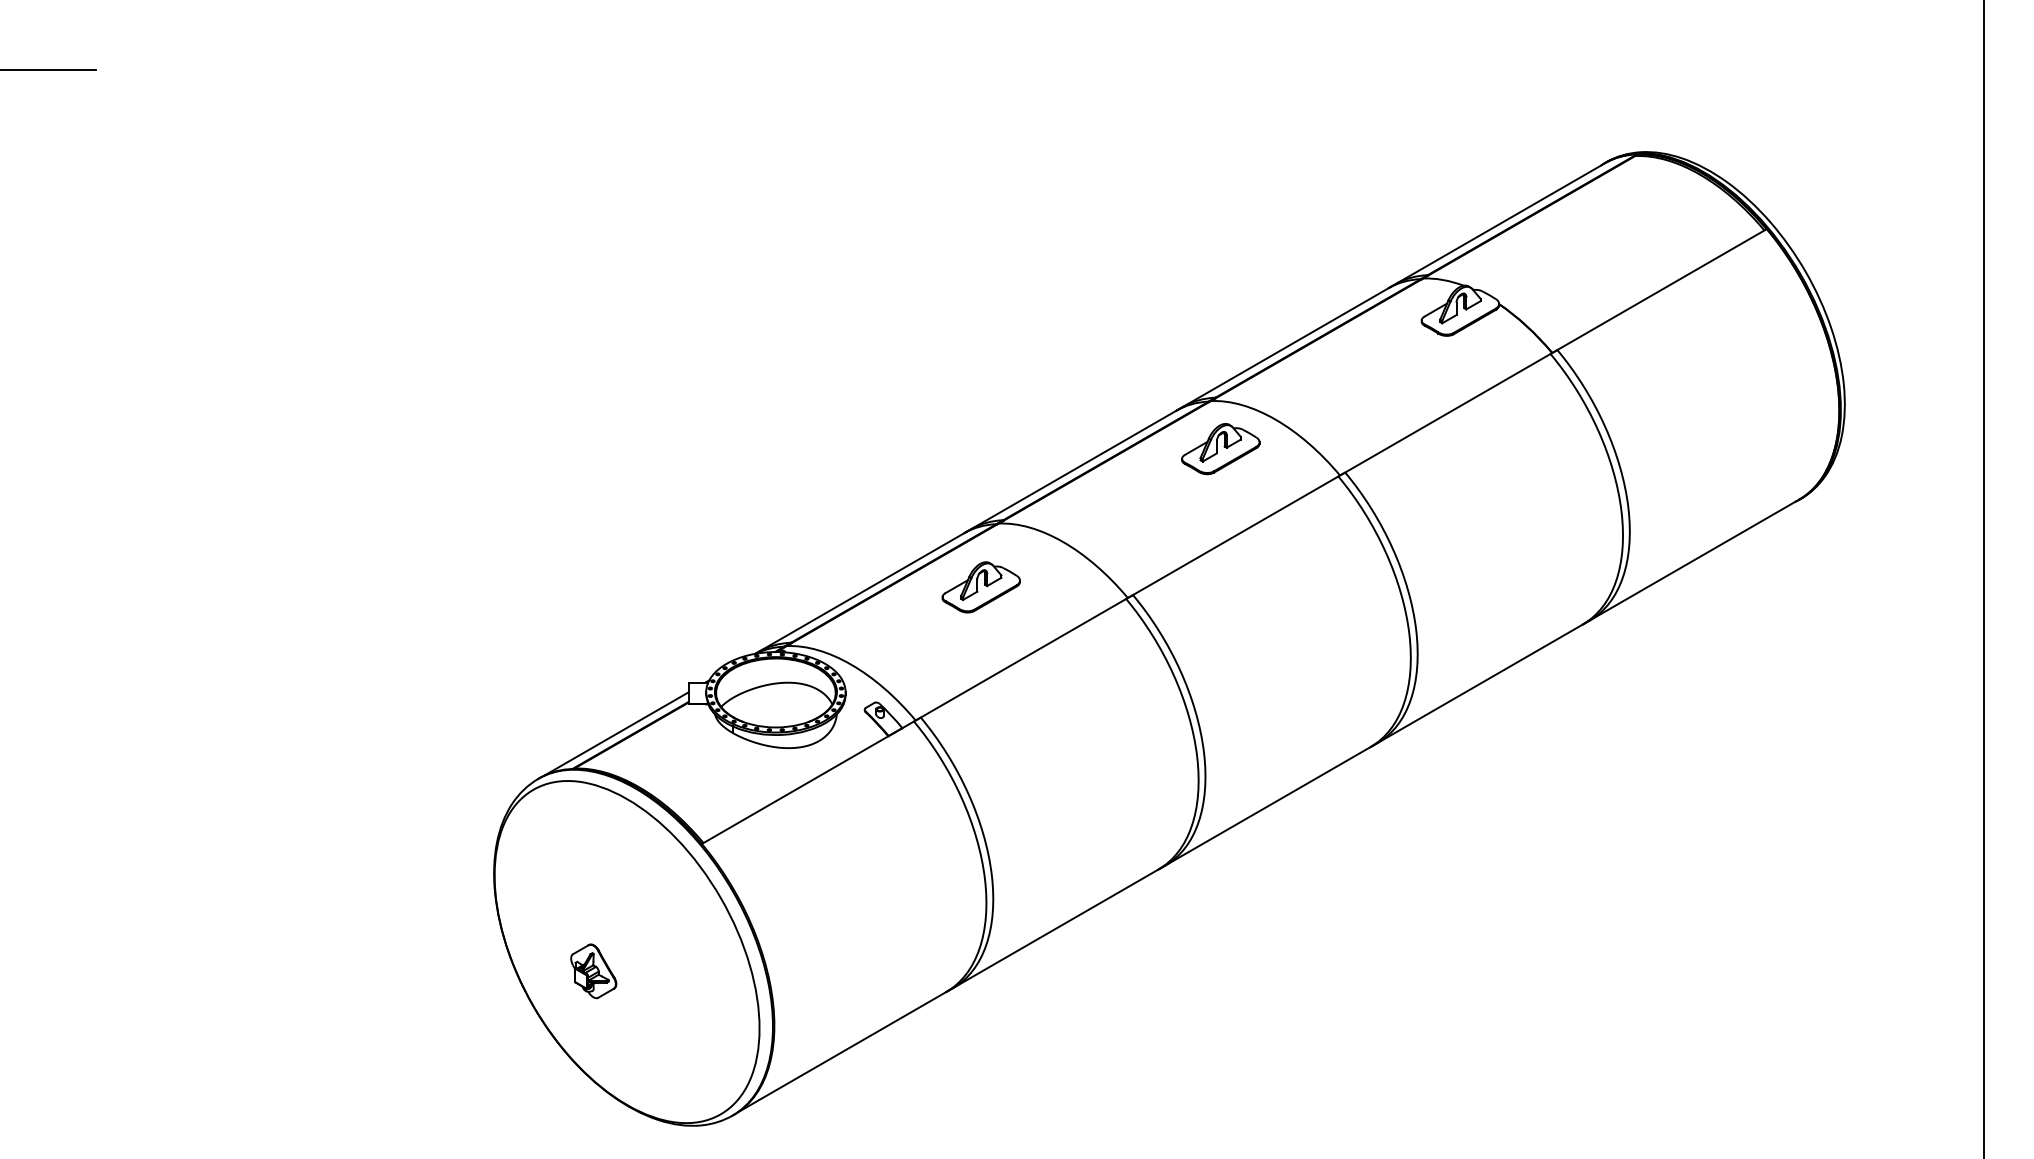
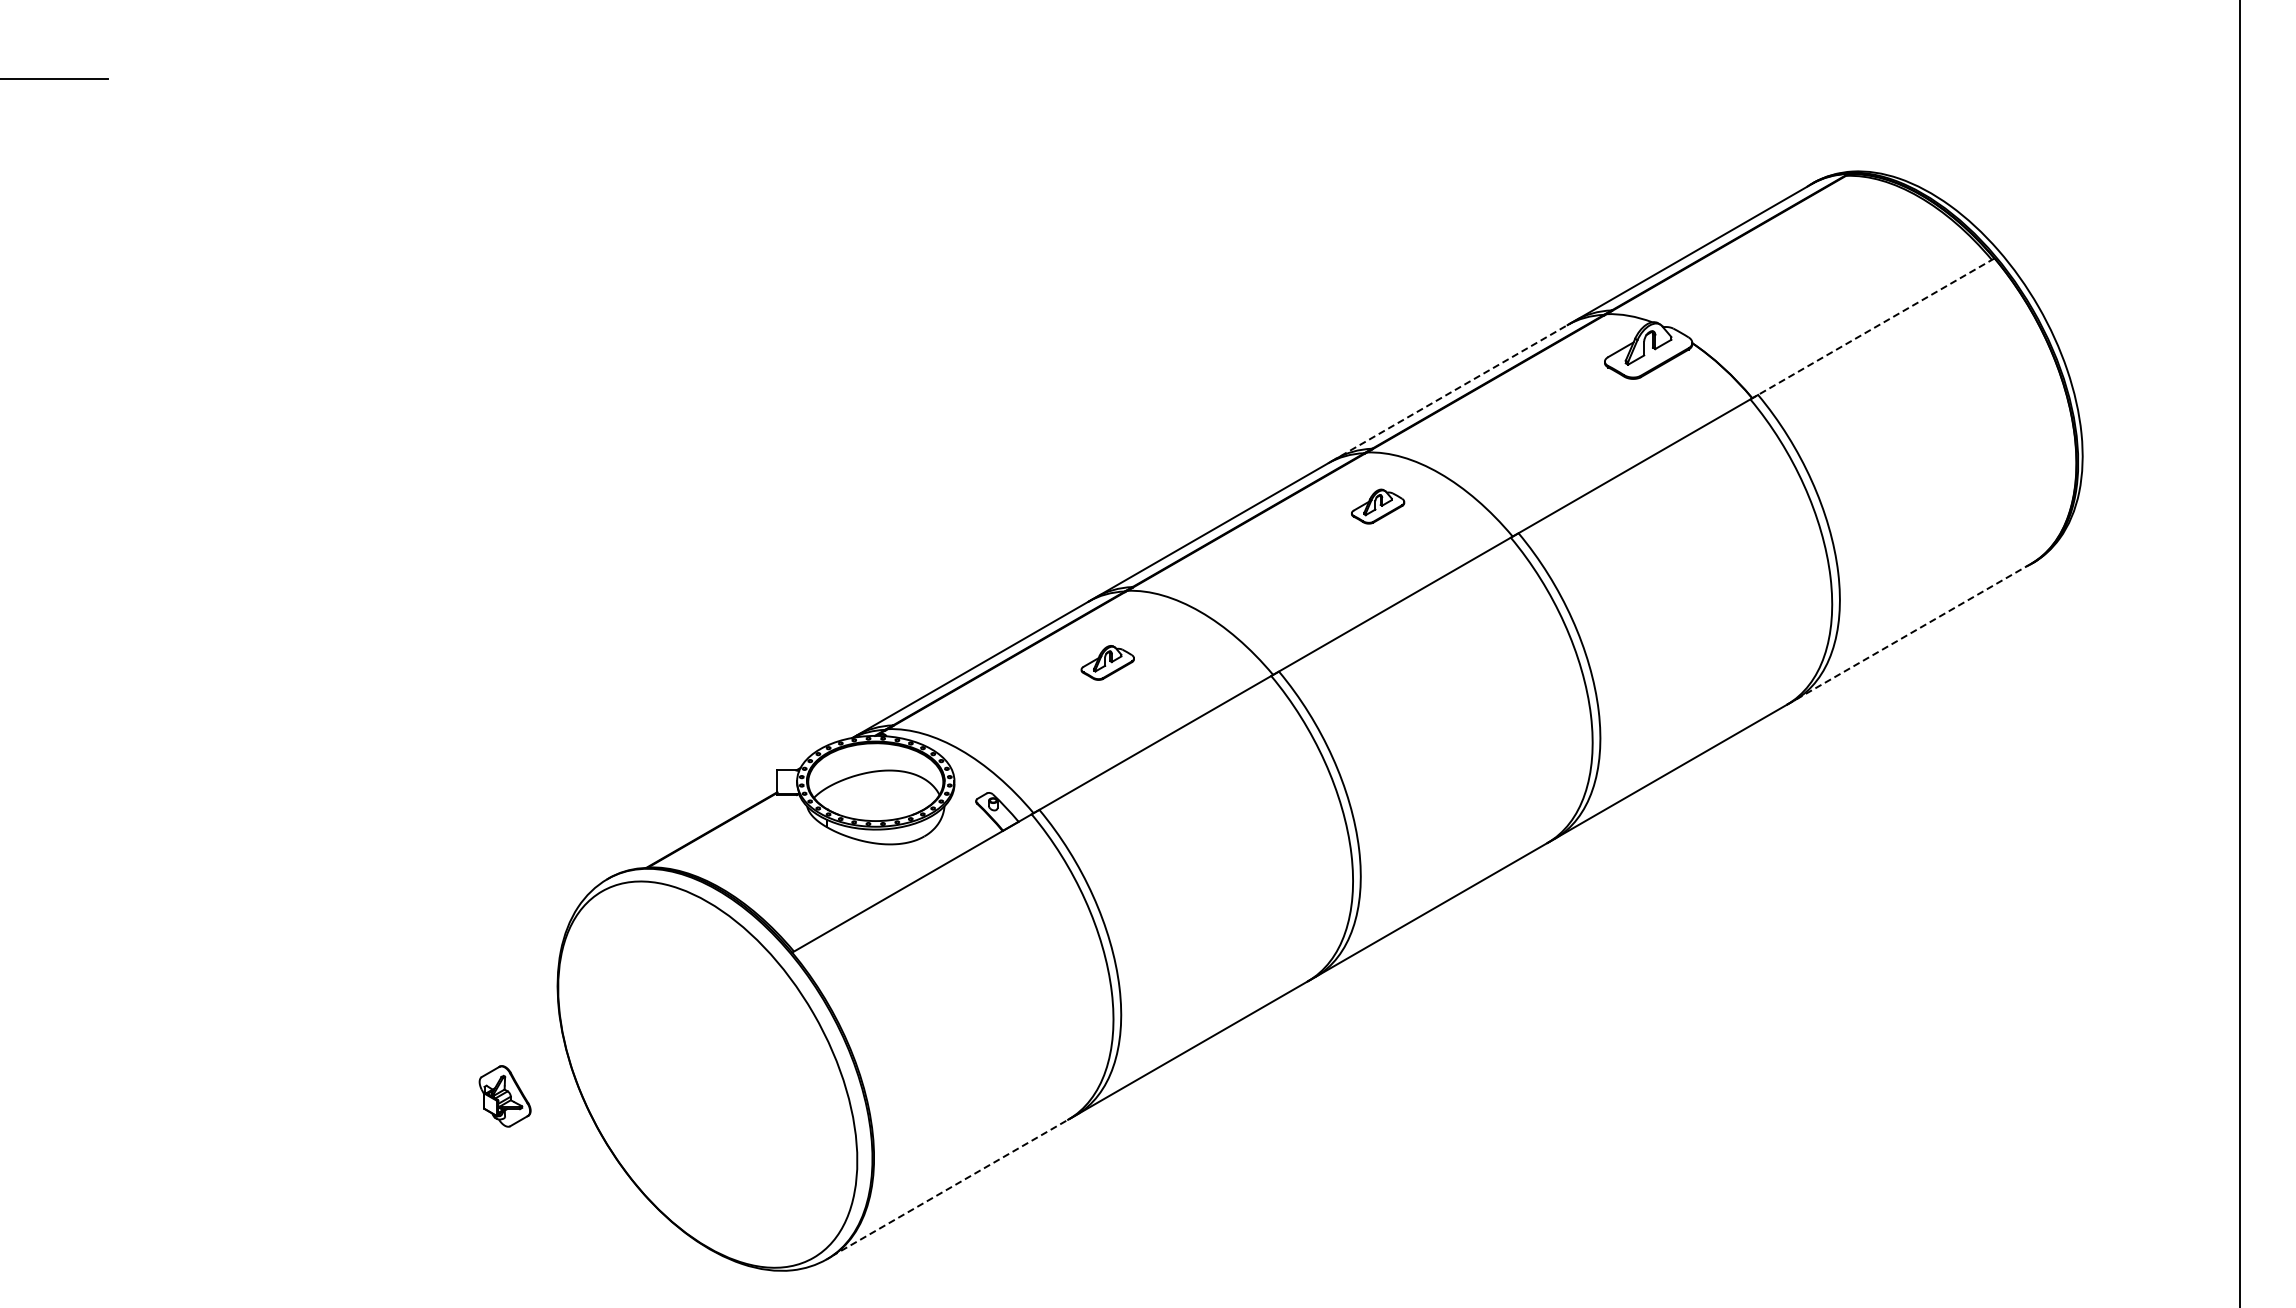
line: (1658, 291) -> (1872, 328), solid -> dashed
line: (1285, 347) -> (1451, 392), solid -> dashed
part: (1220, 448) -> (1377, 506), size x0.6
line: (1690, 562) -> (1908, 634), solid -> dashed
part: (981, 587) -> (1107, 662), size x0.6
line: (616, 734) -> (695, 828), removed
part: (593, 971) -> (504, 1096), moved
line: (845, 1050) -> (954, 1185), solid -> dashed

